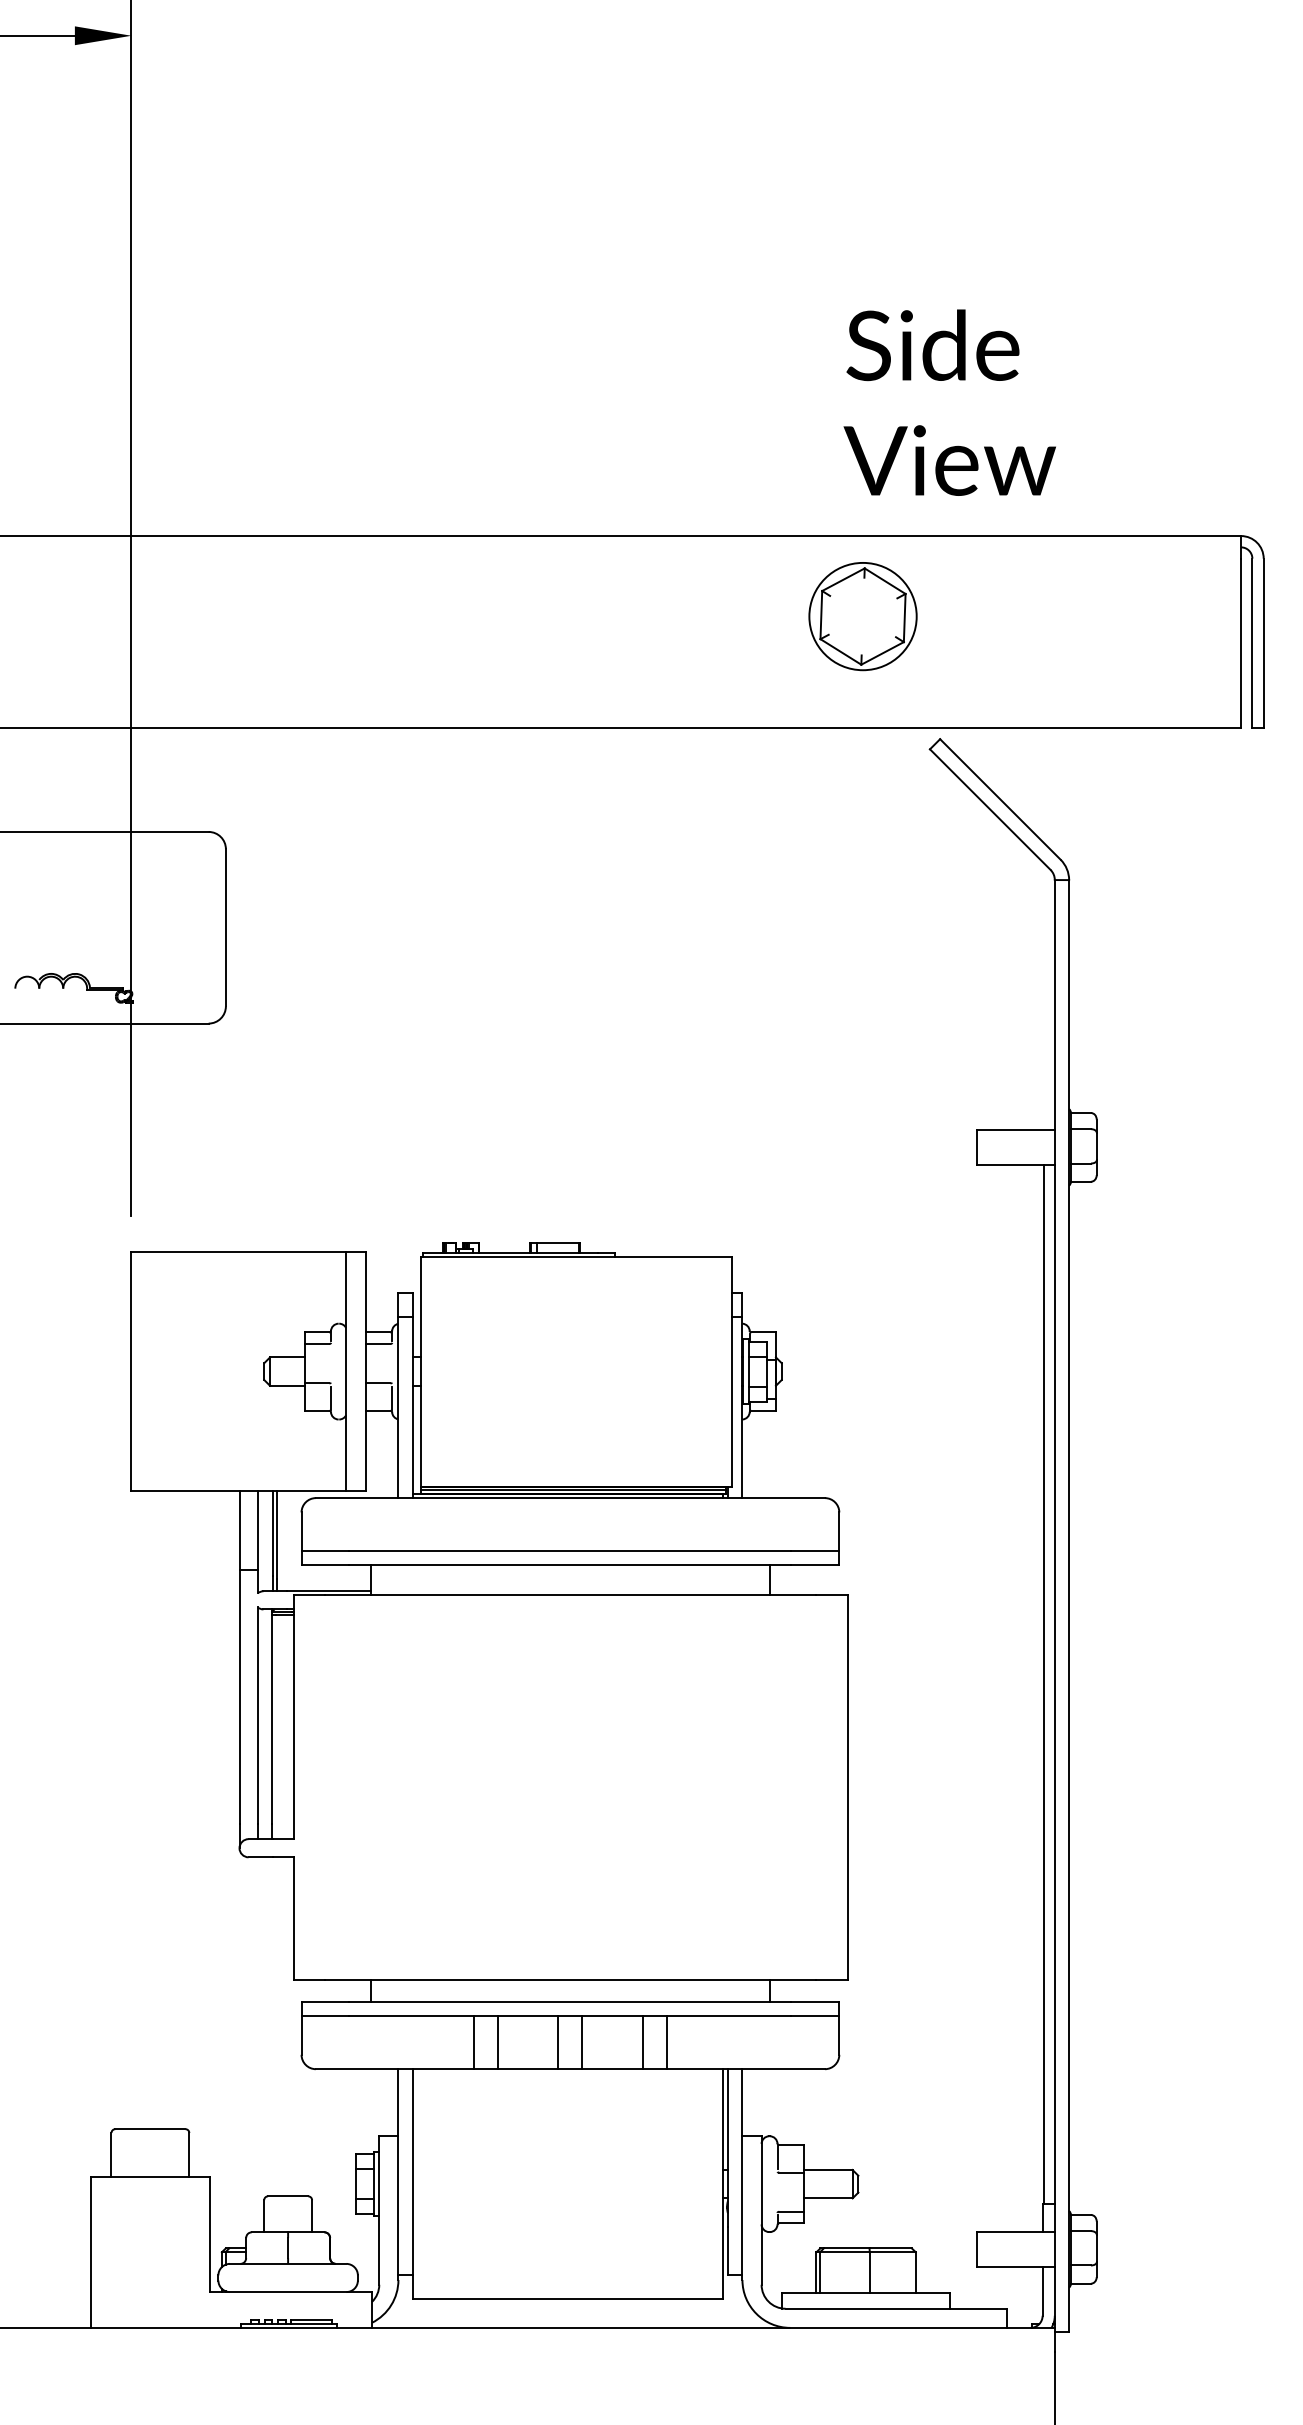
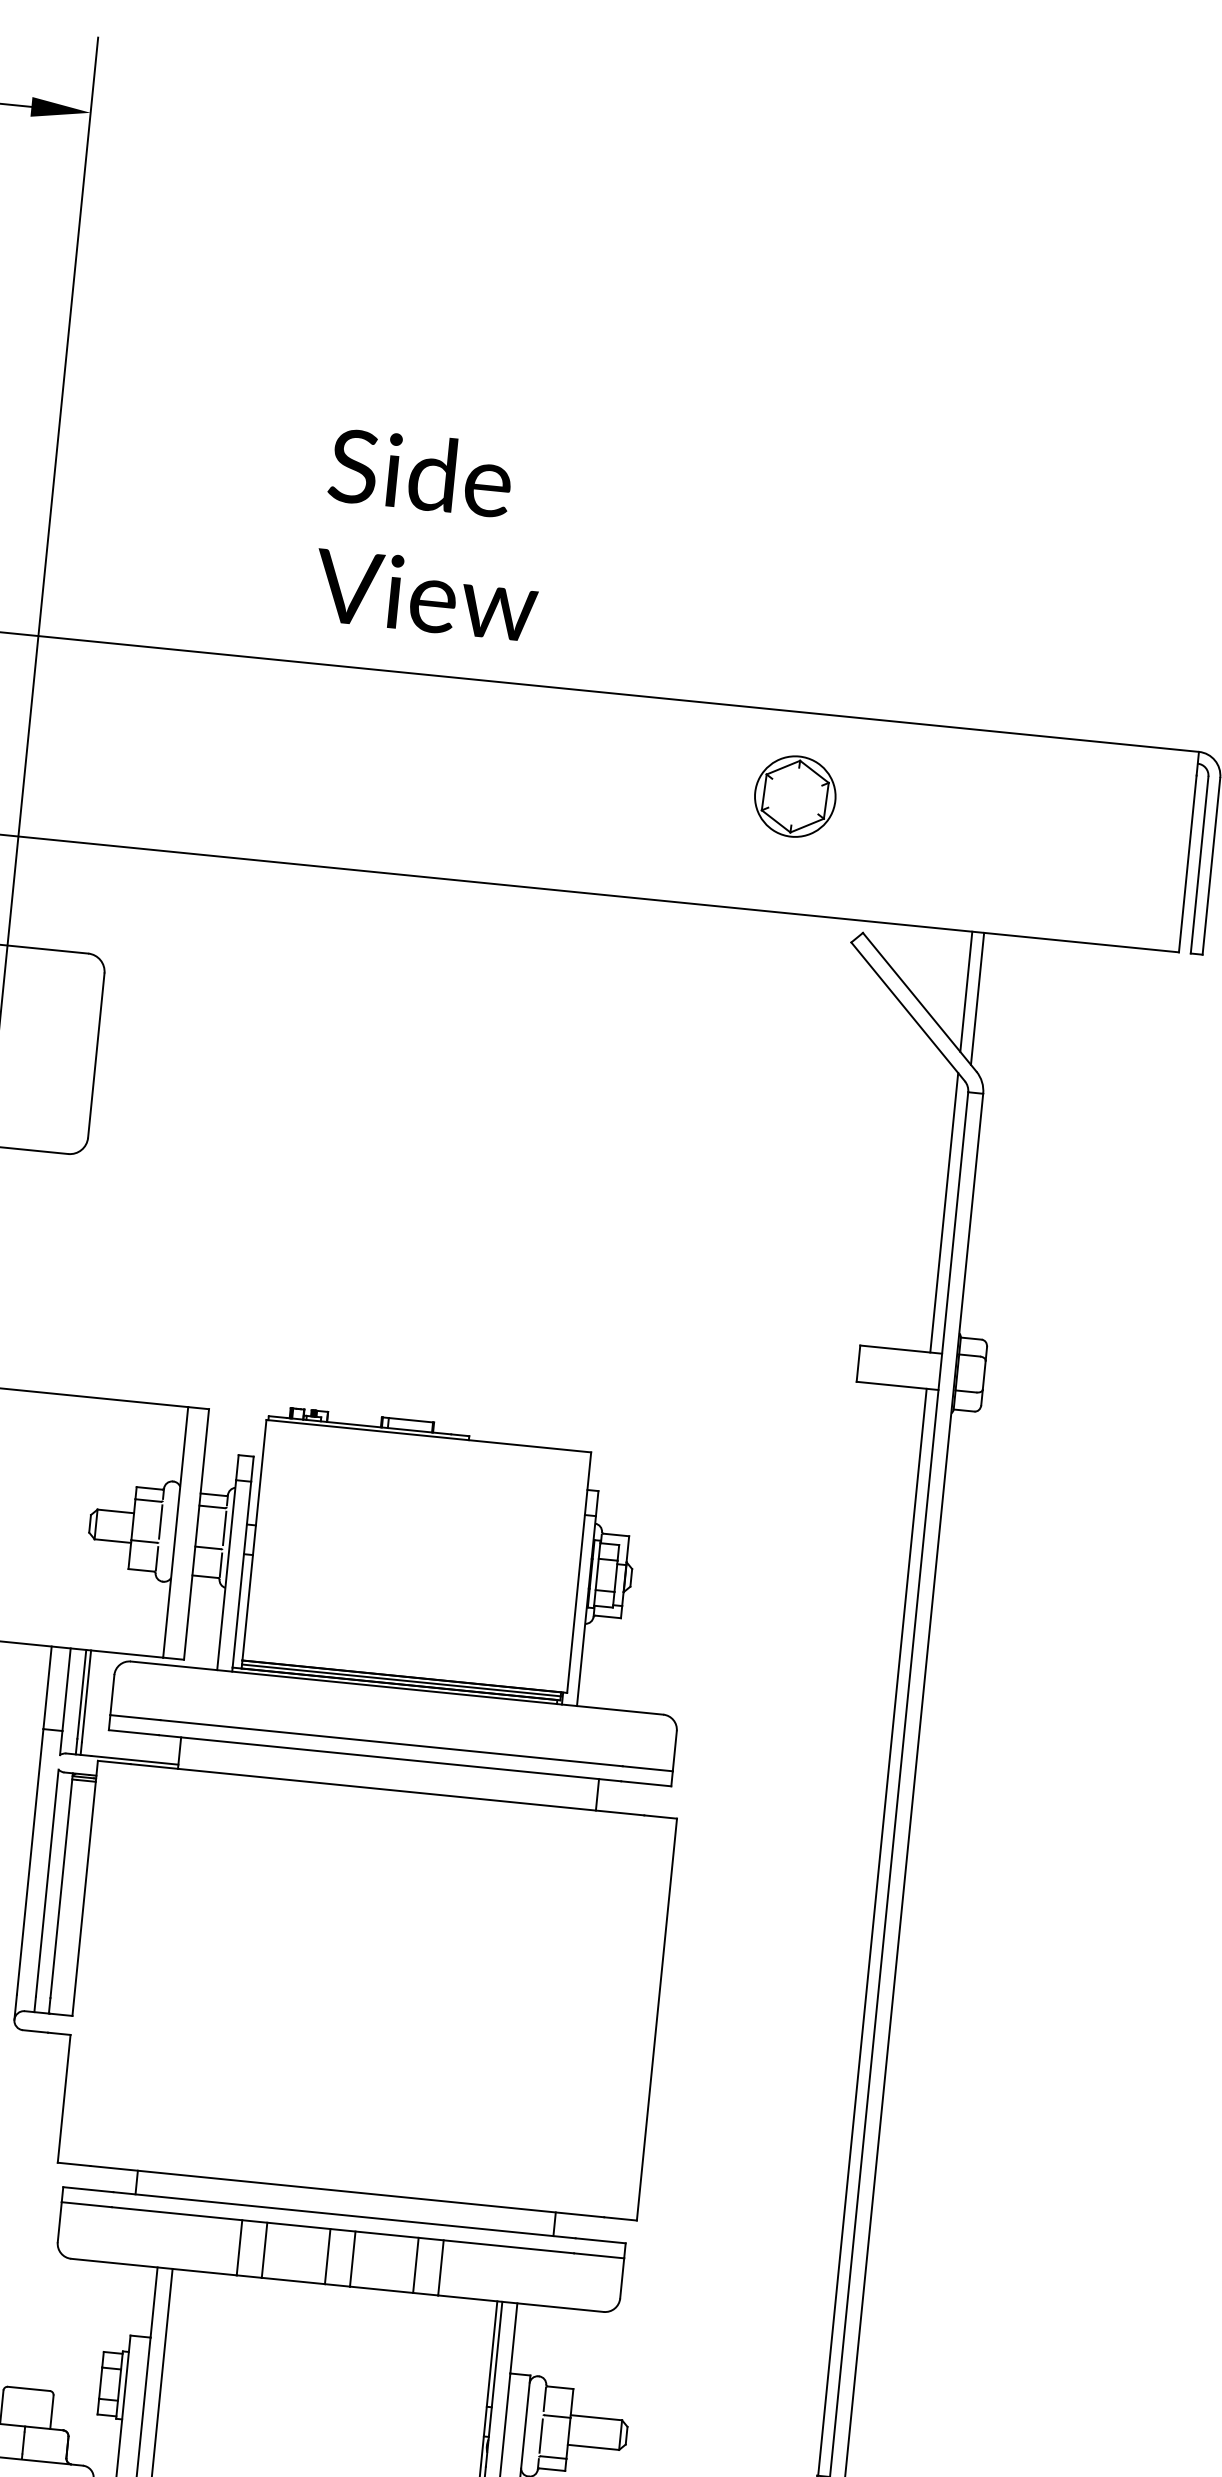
text: (949, 402) -> (432, 534), moved
part: (863, 616) -> (795, 796), size x0.71
line: (1043, 784) -> (966, 991), added
line: (1054, 790) -> (977, 998), added
line: (1043, 996) -> (944, 1212), added
line: (330, 1363) -> (160, 1522), added
line: (392, 1363) -> (225, 1528), added
line: (777, 2192) -> (541, 2435), added

